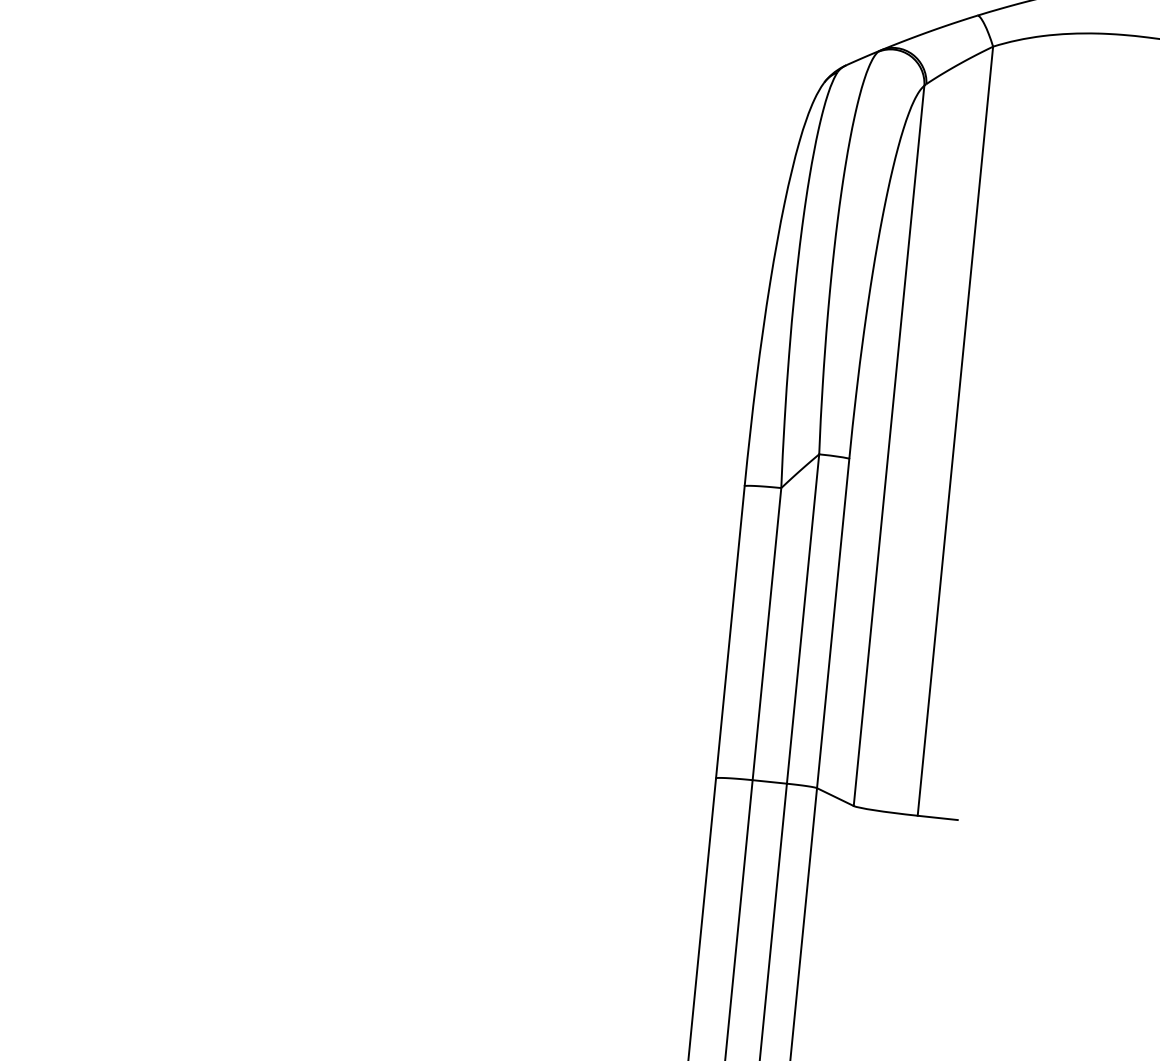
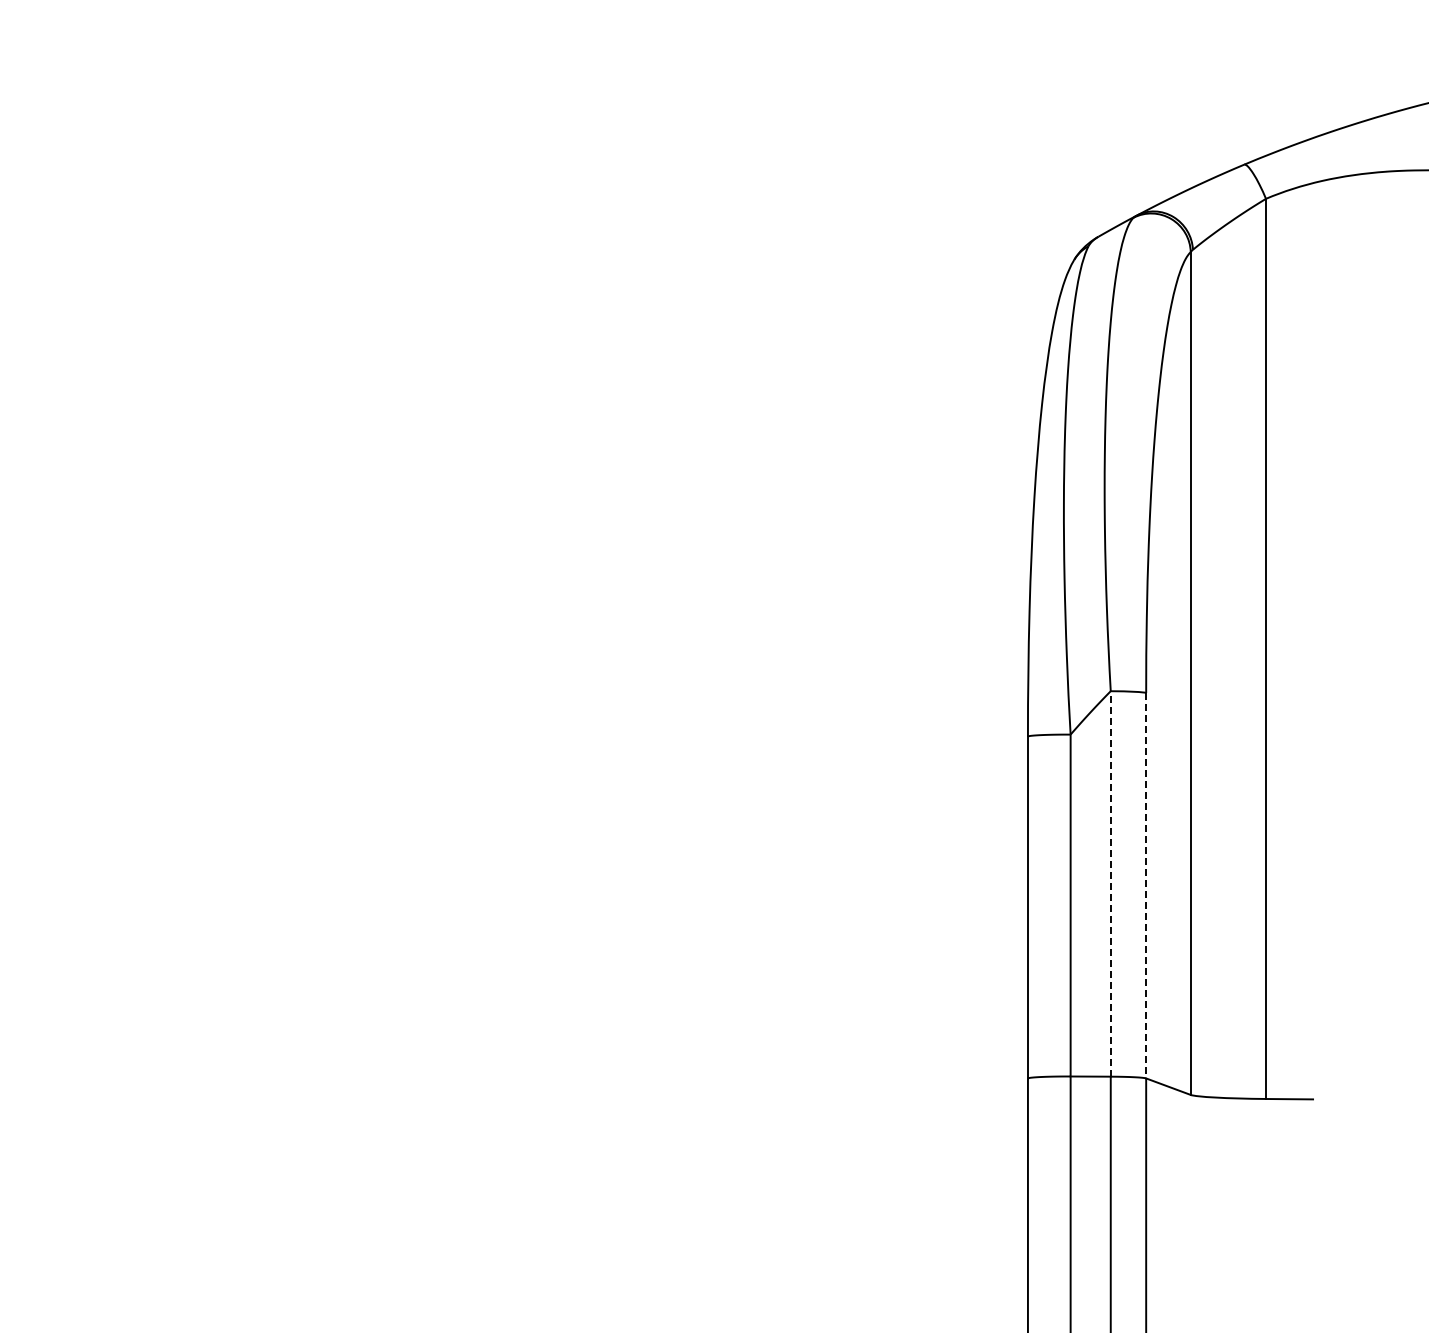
line: (802, 618) -> (1110, 883), solid -> dashed
line: (833, 623) -> (1146, 885), solid -> dashed

